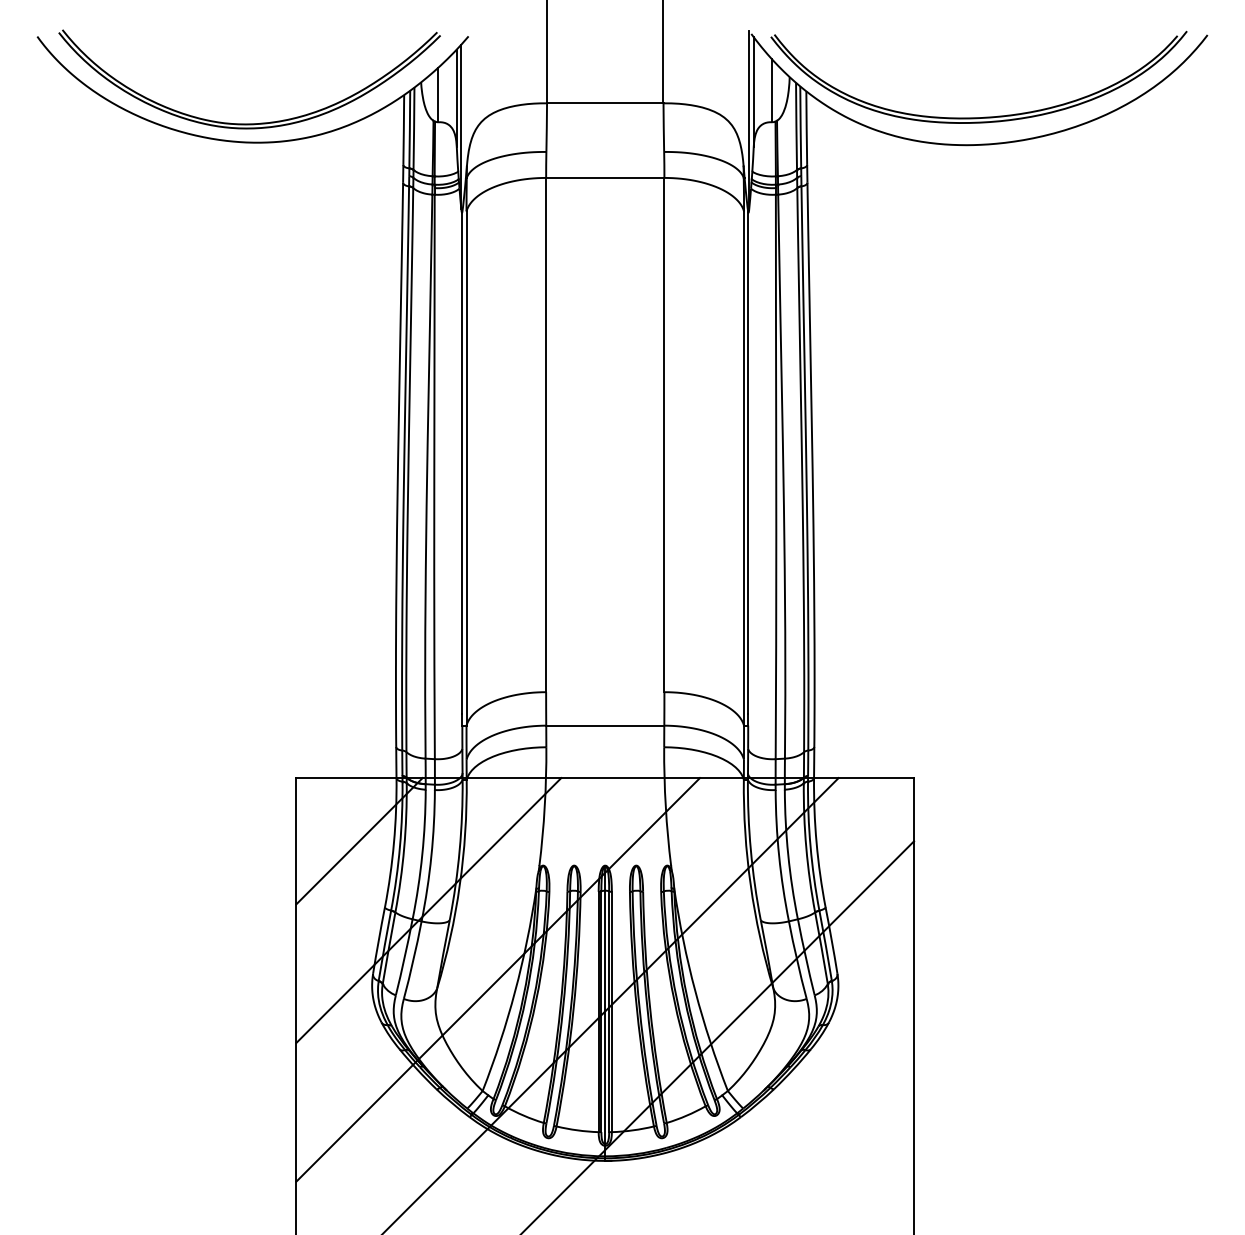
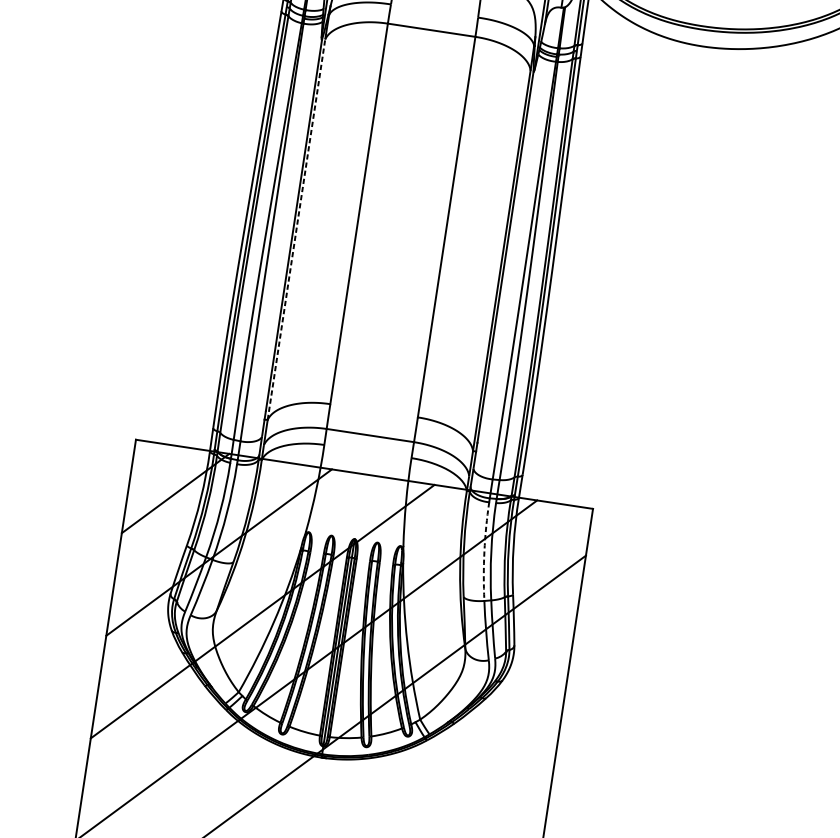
line: (466, 468) -> (296, 229), solid -> dashed
arc: (779, 856) -> (484, 551), solid -> dashed

